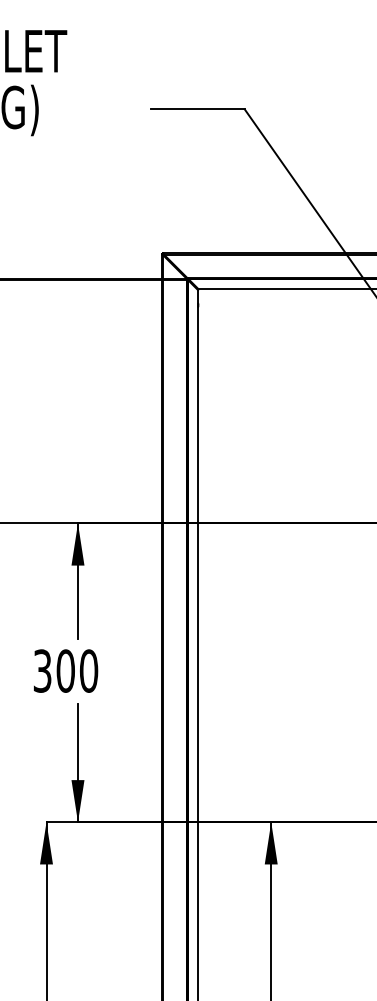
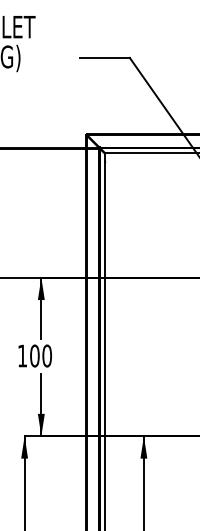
text: (42, 670) -> (22, 355), 300 -> 100

